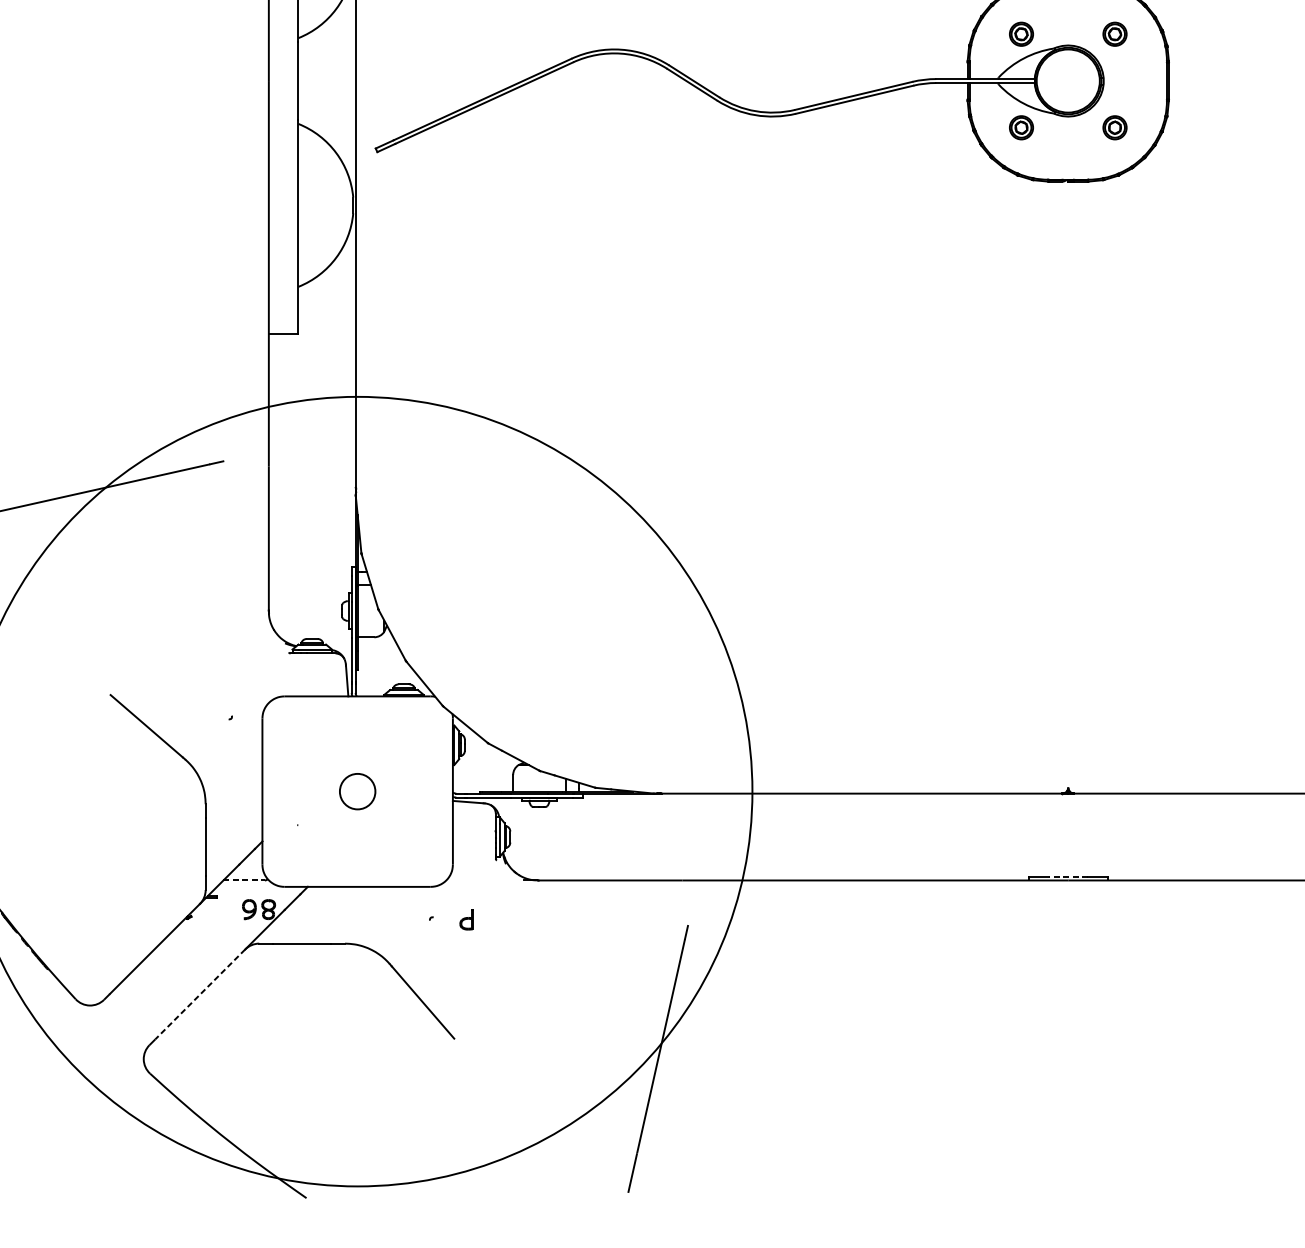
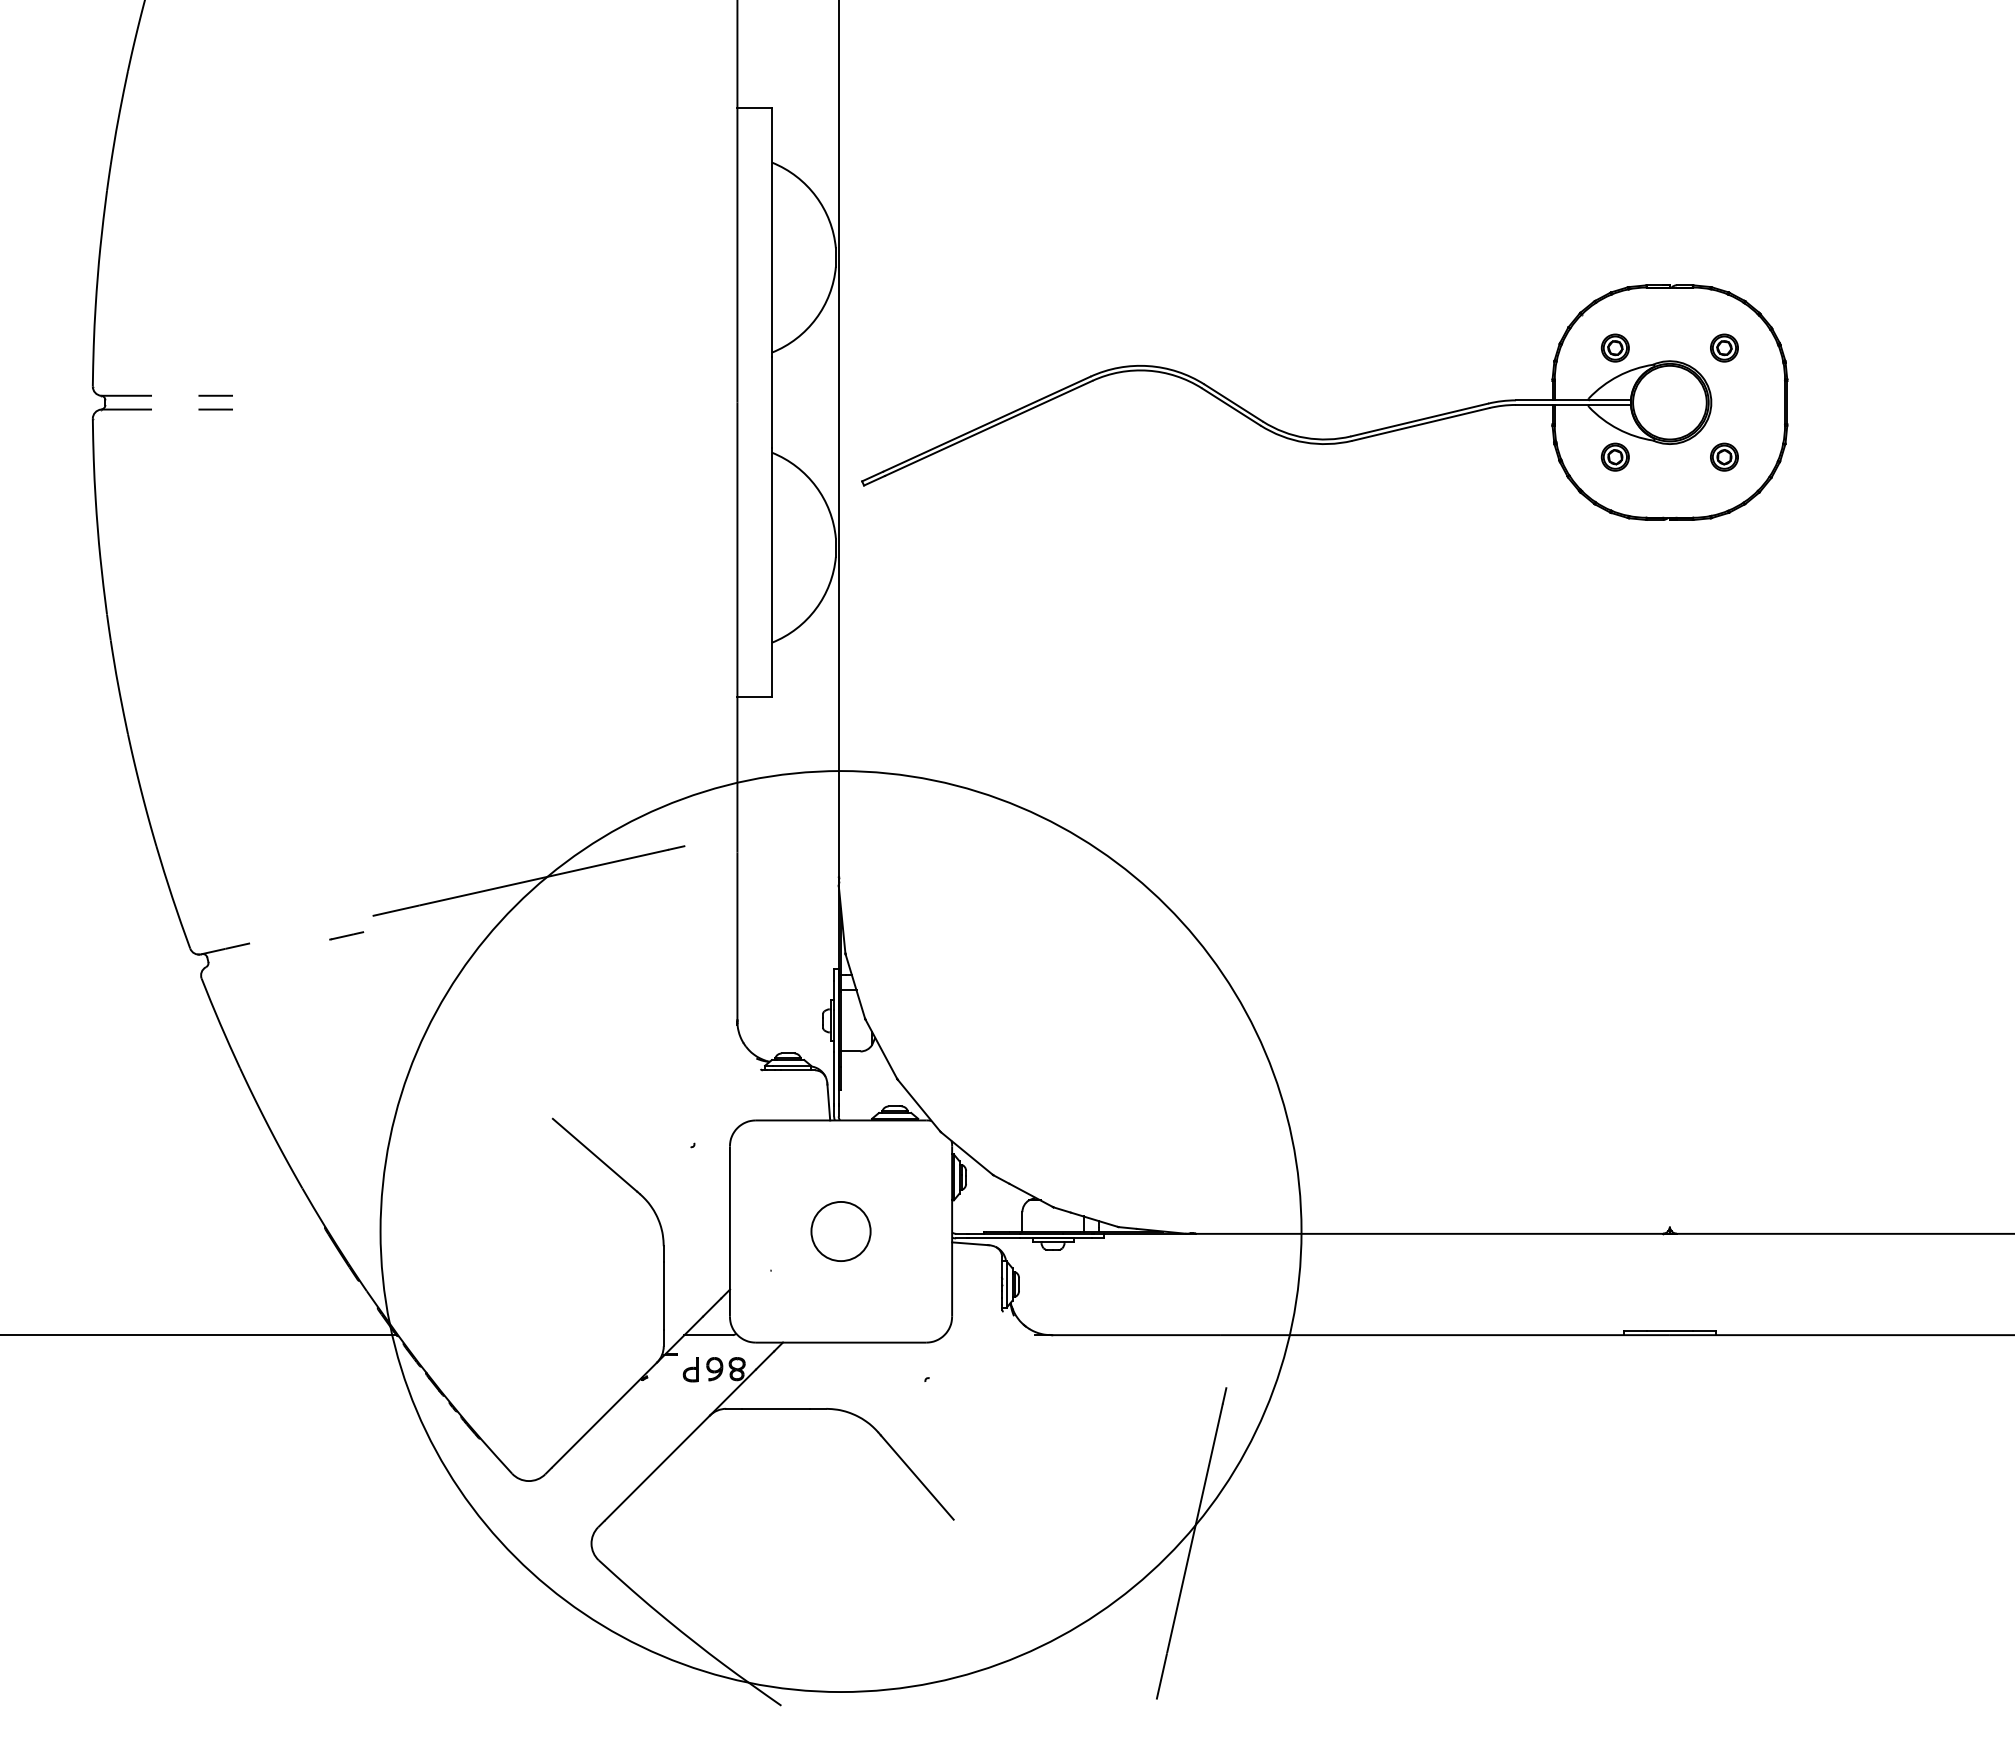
circle: (357, 791) -> (840, 1231), size x1.43
line: (1067, 876) -> (1669, 1330), dashed -> solid
line: (244, 880) -> (709, 1335), dashed -> solid
part: (466, 919) -> (690, 1369), moved
line: (200, 994) -> (657, 1468), dashed -> solid

